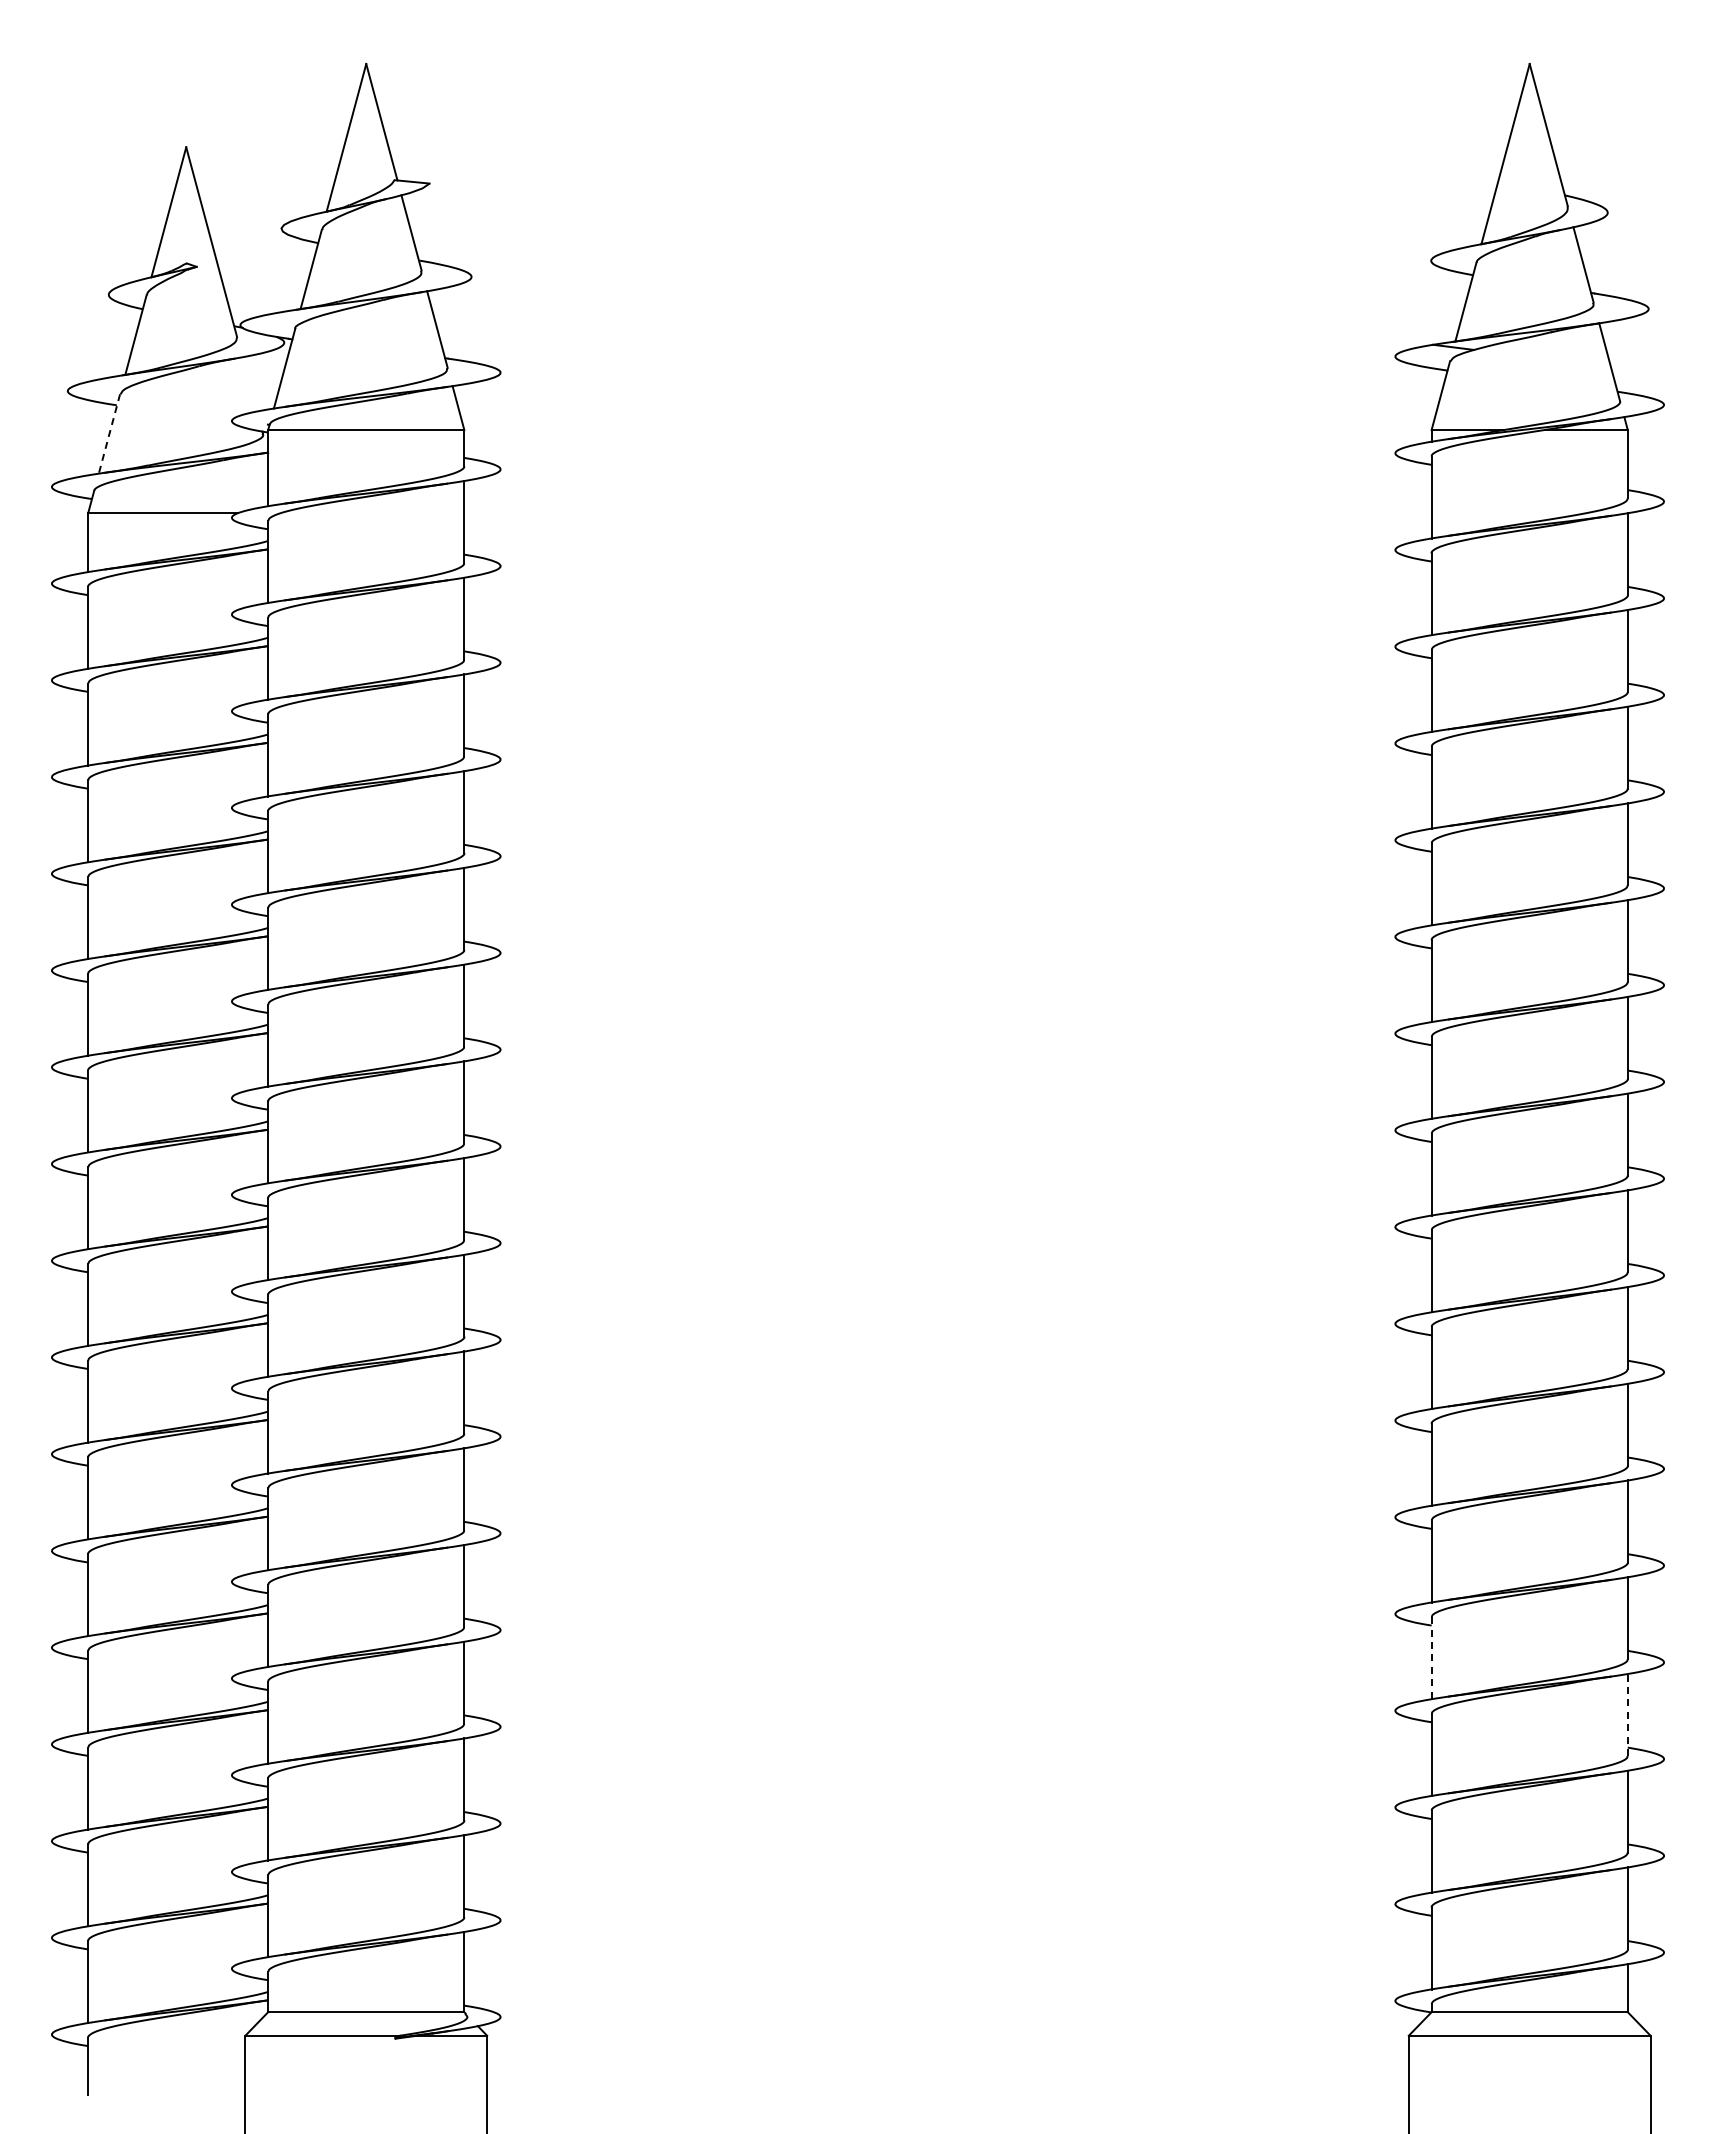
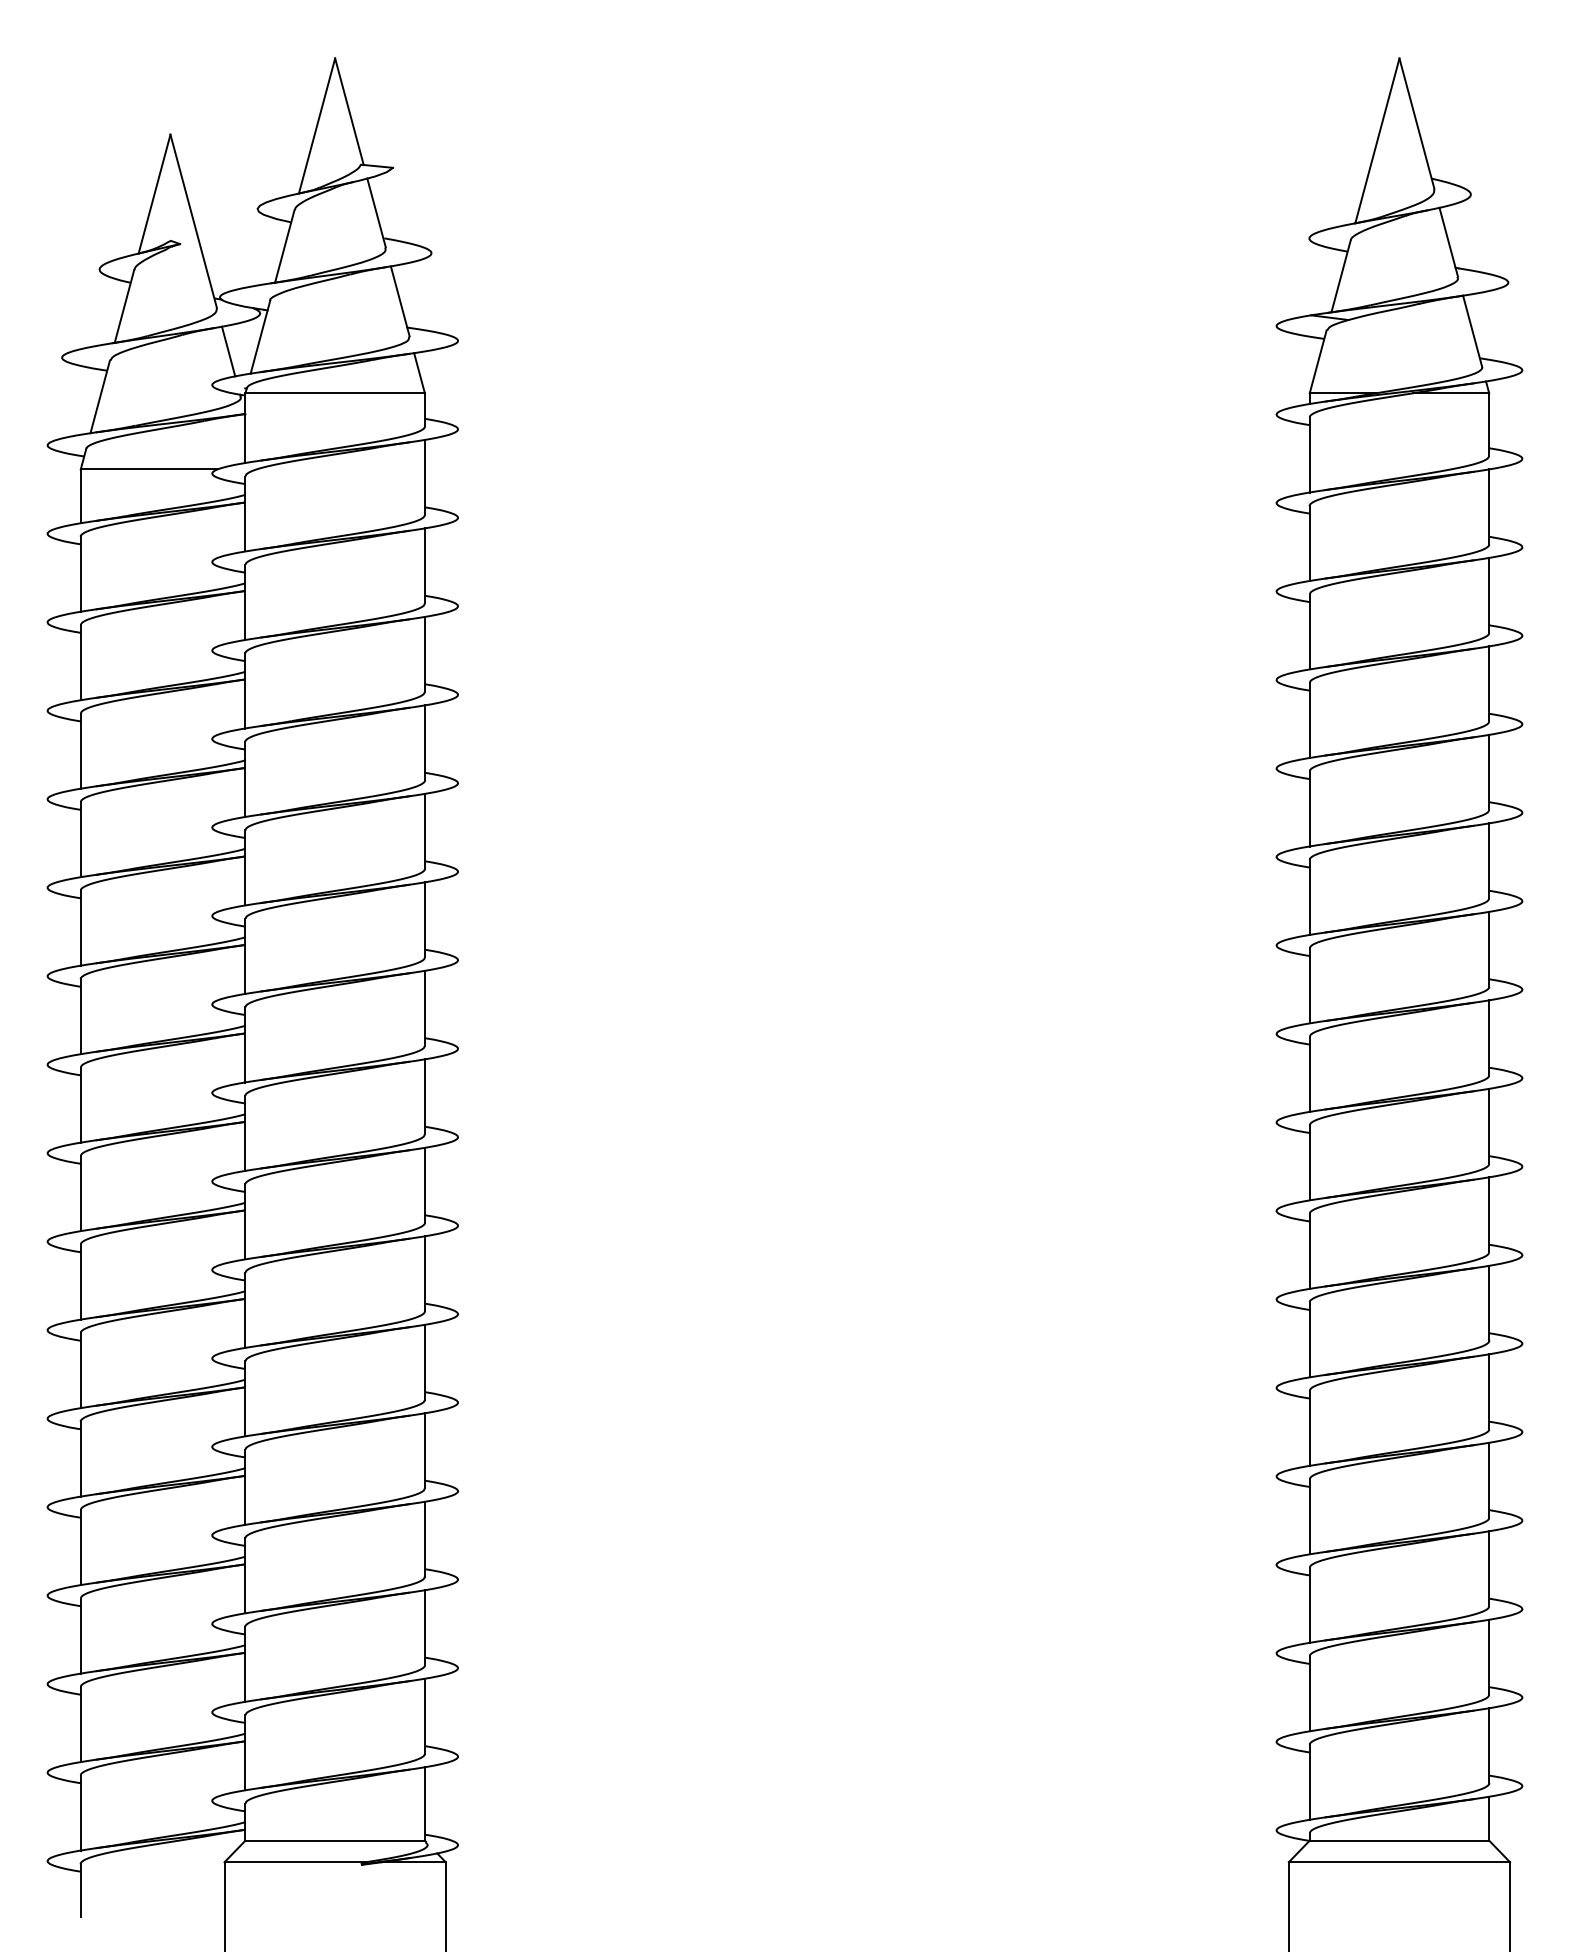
line: (249, 384) -> (228, 351), added
line: (109, 434) -> (100, 397), dashed -> solid
line: (1431, 1658) -> (1309, 1517), dashed -> solid
line: (1627, 1714) -> (1488, 1568), dashed -> solid

